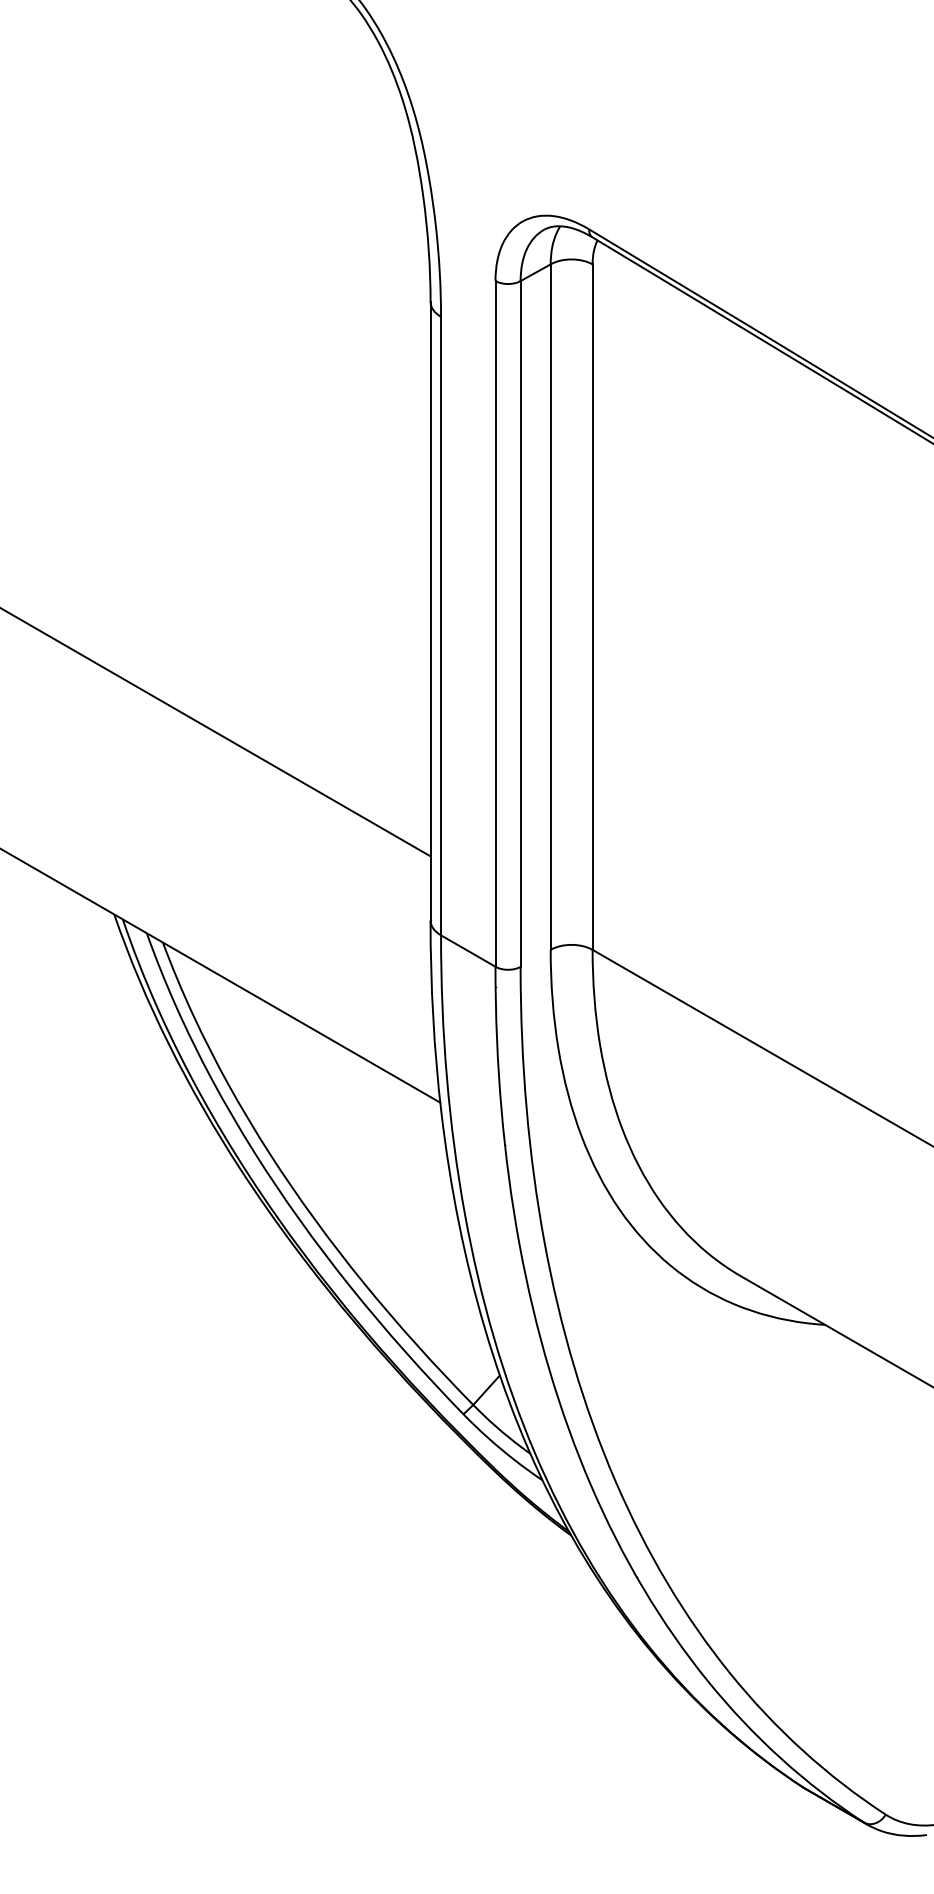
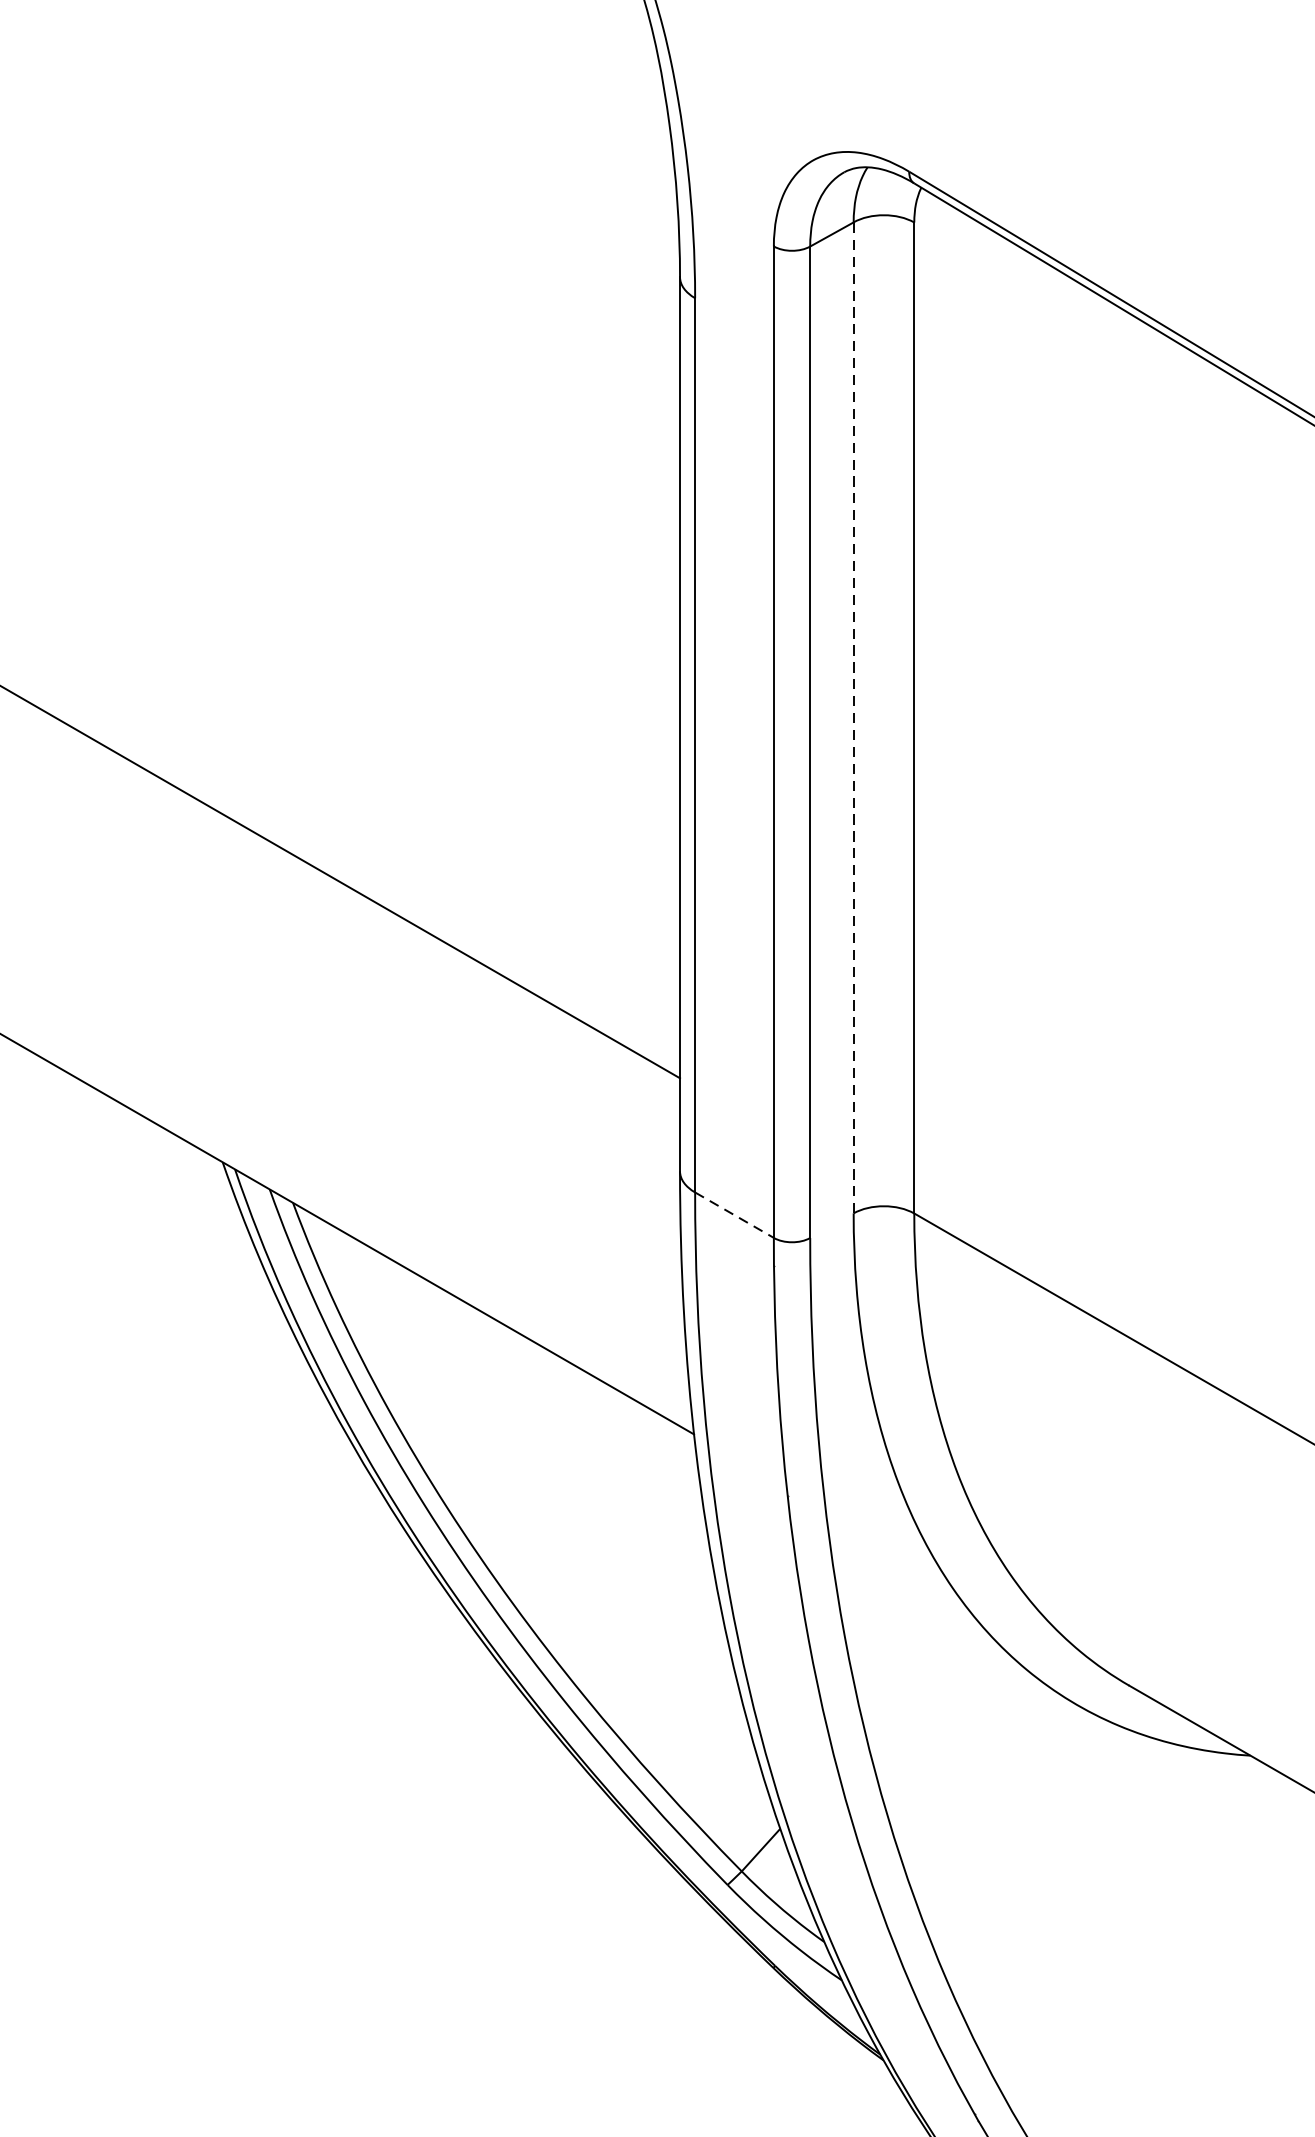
line: (550, 607) -> (853, 718), solid -> dashed
line: (468, 951) -> (734, 1215), solid -> dashed

